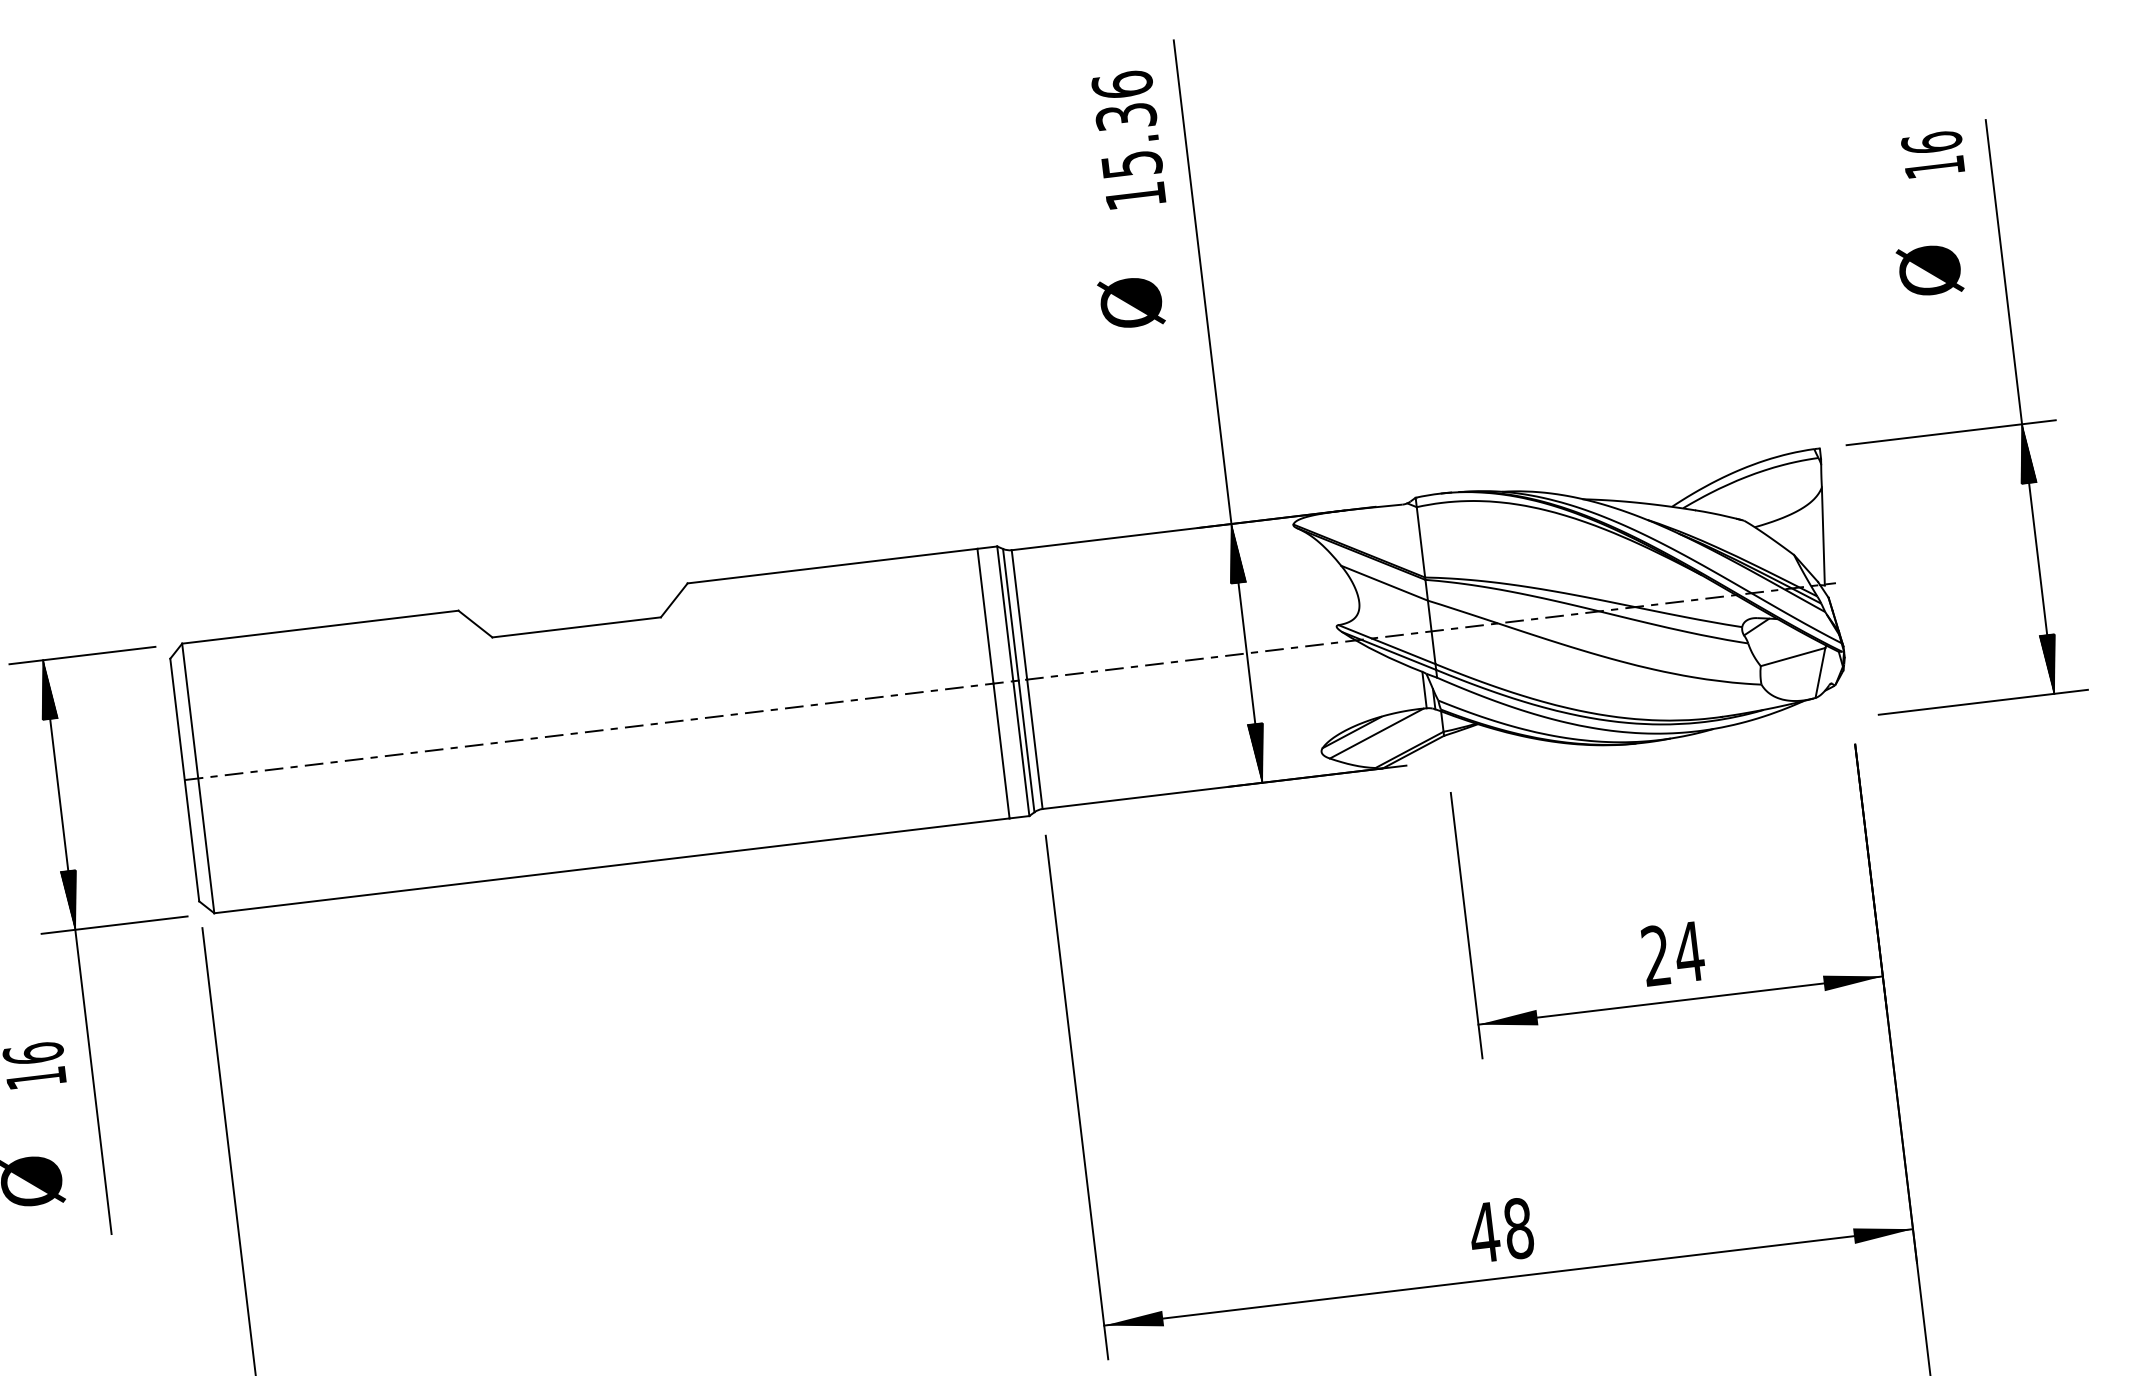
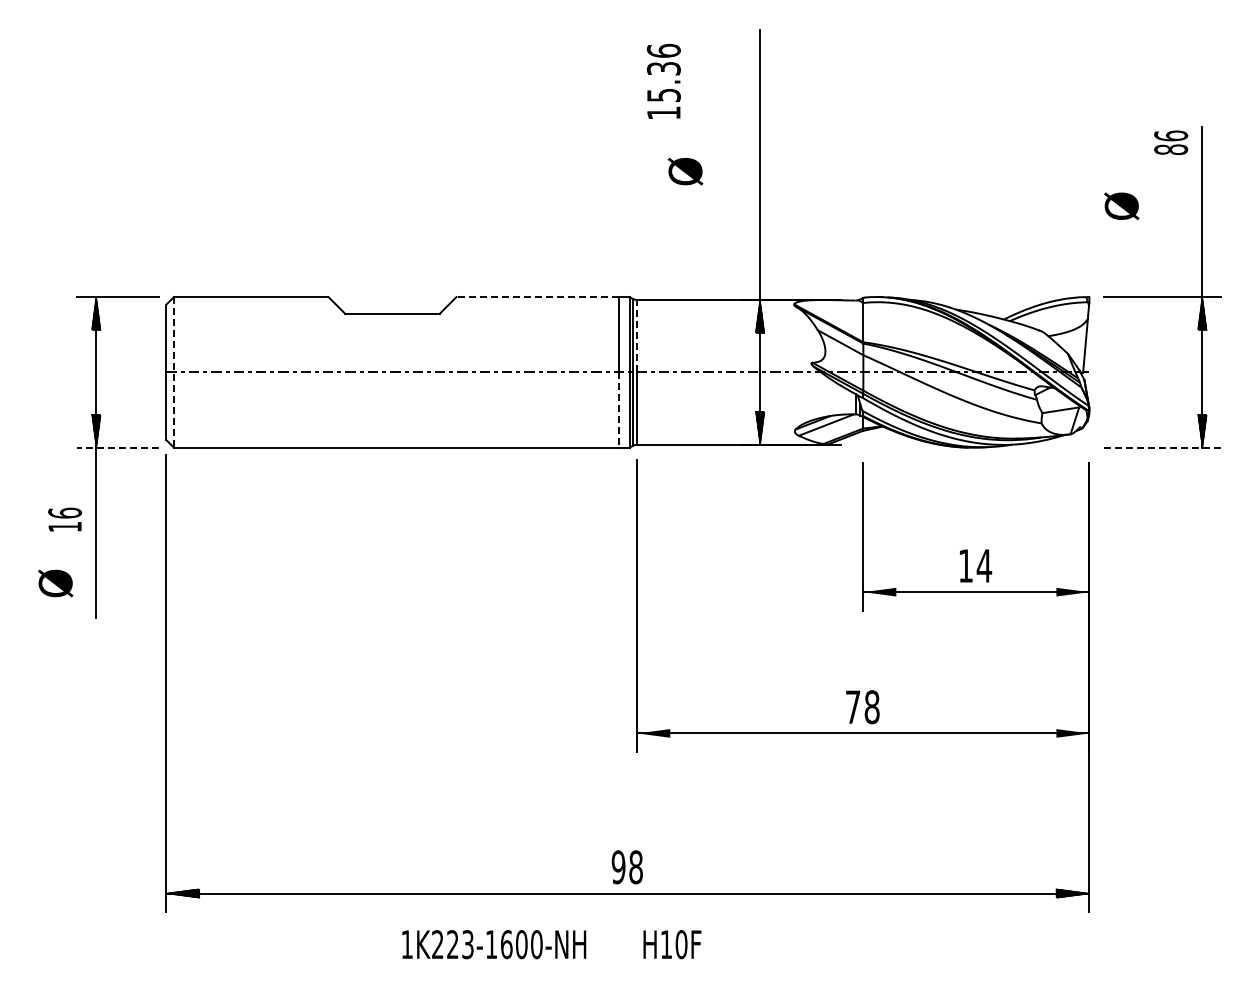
text: (1128, 137) -> (663, 80), moved
text: (1935, 166) -> (1171, 149), 16 -> 86
text: (1929, 269) -> (1121, 205), moved
text: (1131, 302) -> (685, 171), moved
line: (832, 566) -> (537, 297), solid -> dashed
line: (1019, 613) -> (637, 335), solid -> dashed
line: (1984, 701) -> (1163, 447), solid -> dashed
line: (1001, 751) -> (618, 410), solid -> dashed
line: (199, 778) -> (174, 372), solid -> dashed
line: (114, 924) -> (118, 447), solid -> dashed
text: (1655, 955) -> (965, 565), 24 -> 14
text: (1483, 1231) -> (852, 706), 48 -> 78

